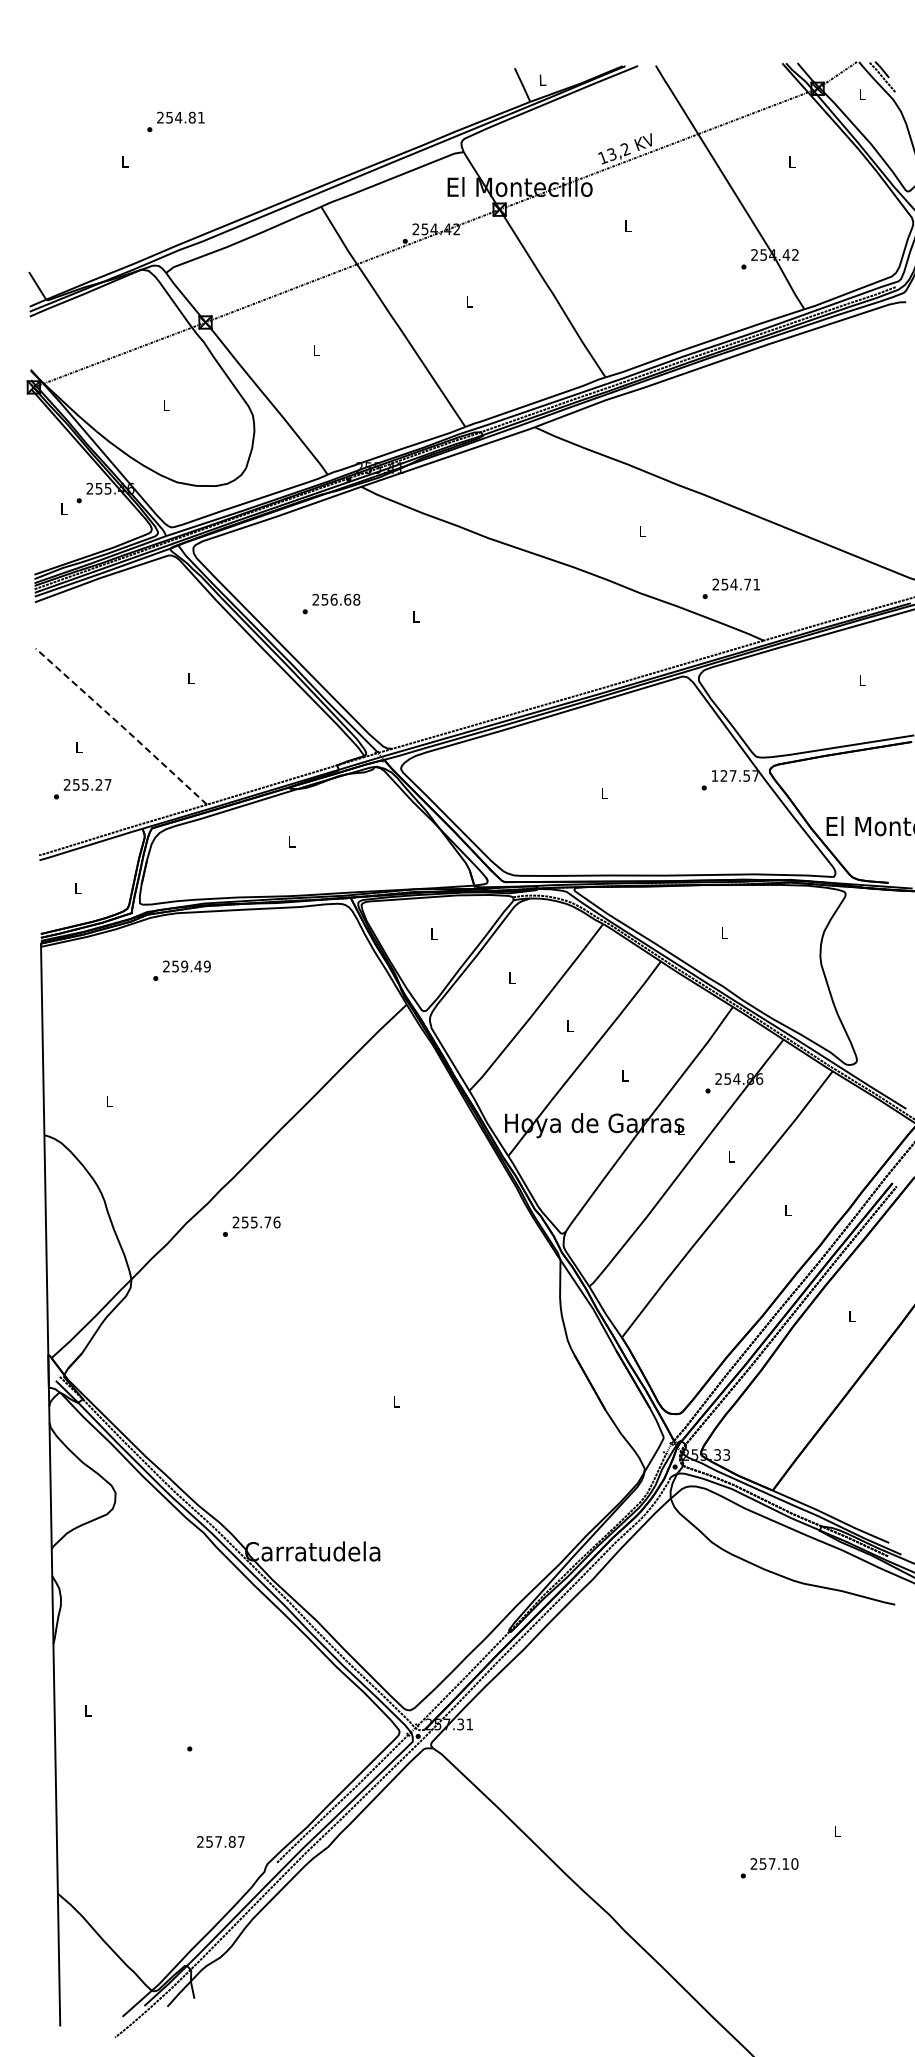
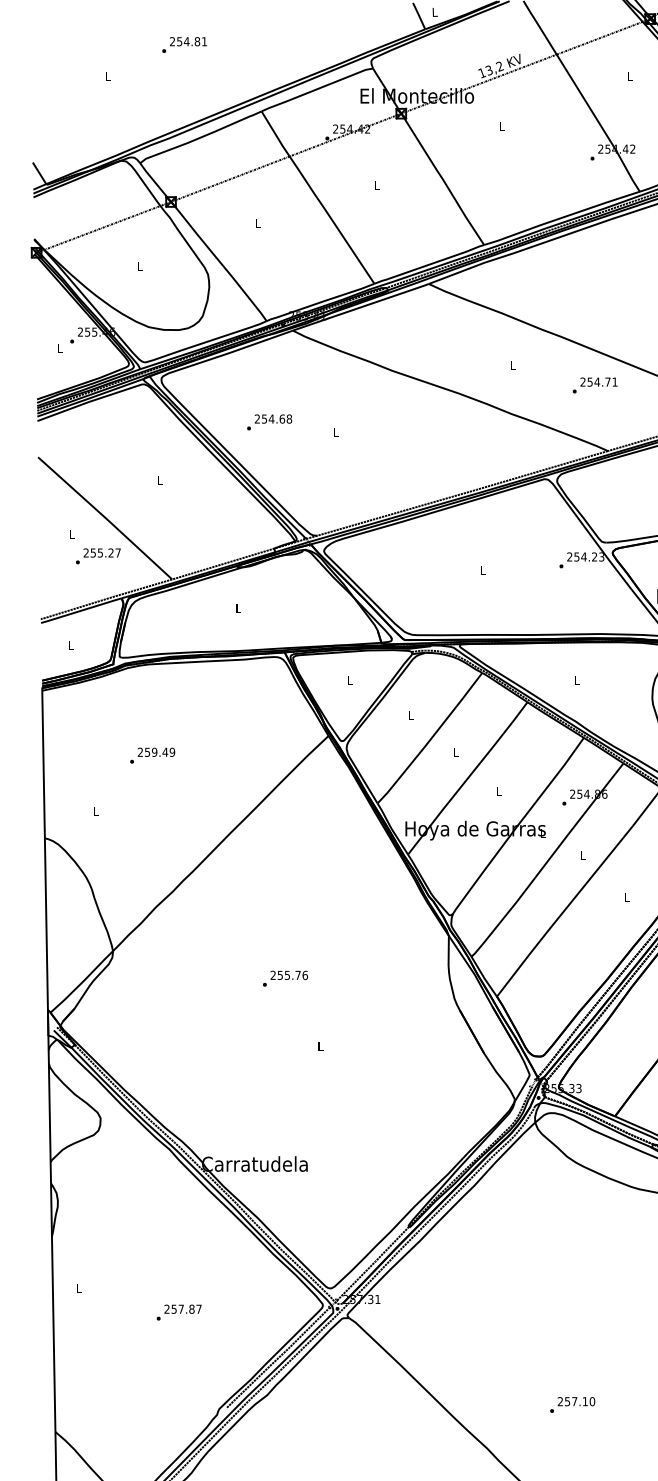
text: (175, 121) -> (184, 44), moved
text: (730, 588) -> (594, 385), moved
text: (333, 599) -> (271, 418), 256.68 -> 254.68
line: (121, 726) -> (105, 518), dashed -> solid
text: (735, 775) -> (585, 556), 127.57 -> 254.23
text: (82, 789) -> (98, 556), moved
text: (181, 970) -> (152, 755), moved
text: (251, 1226) -> (285, 978), moved
text: (220, 1841) -> (182, 1308), moved
text: (769, 1868) -> (572, 1405), moved

